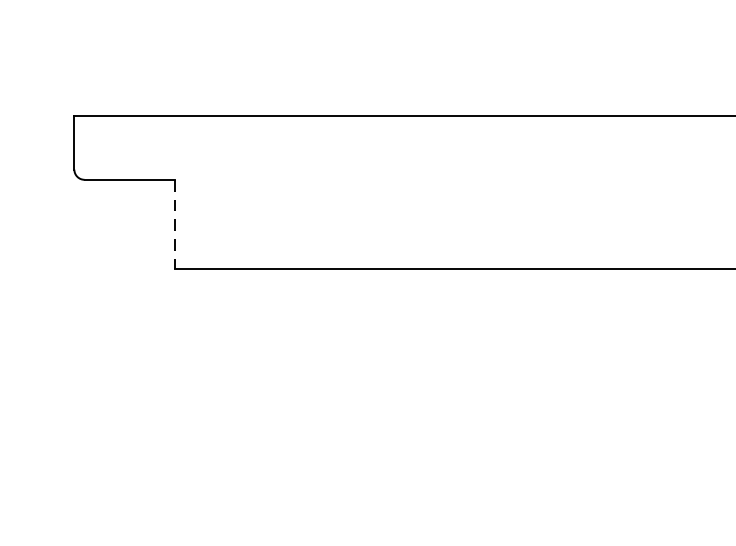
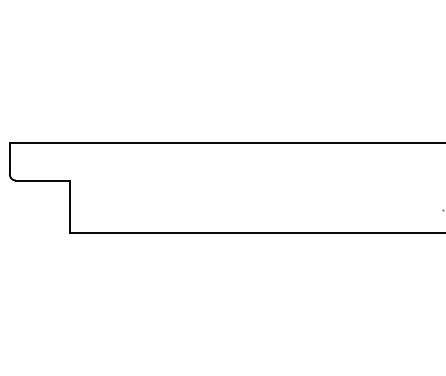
line: (176, 225) -> (70, 207), dashed -> solid

